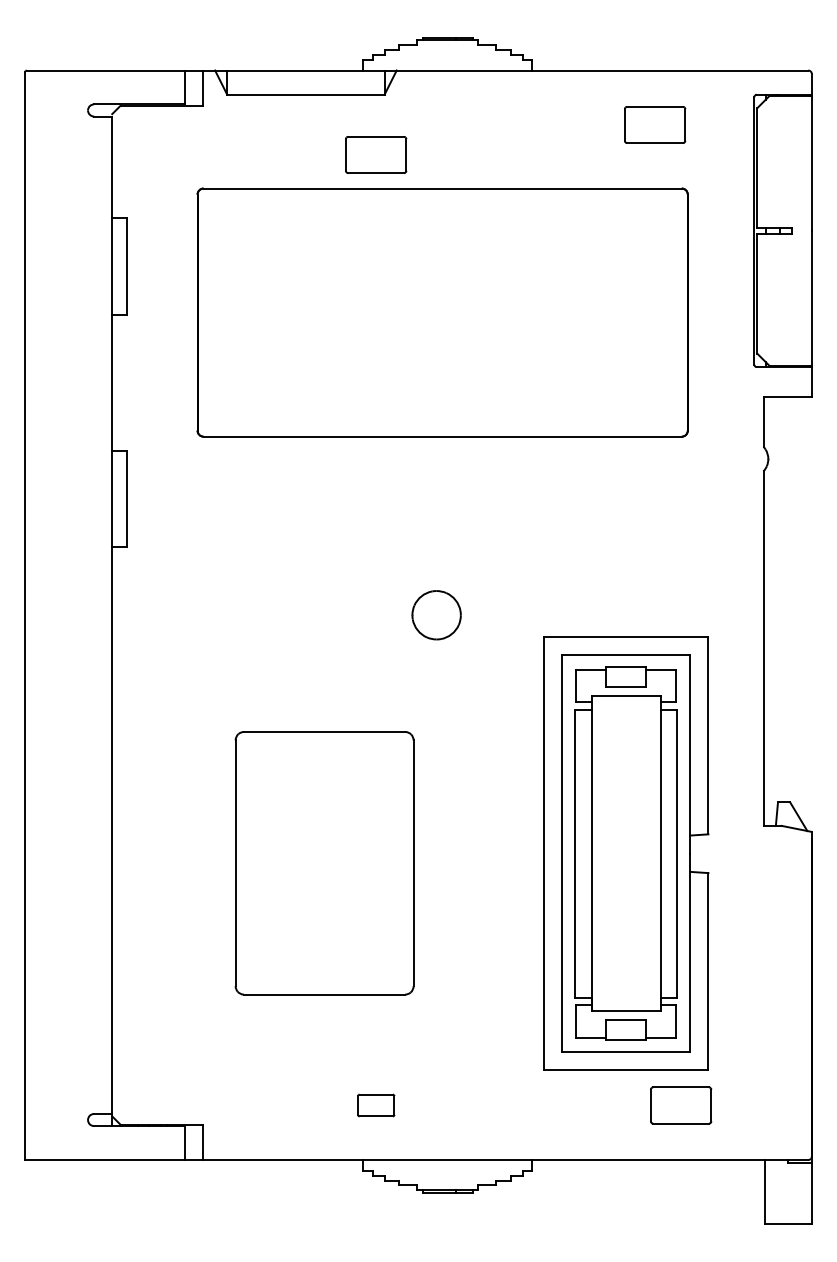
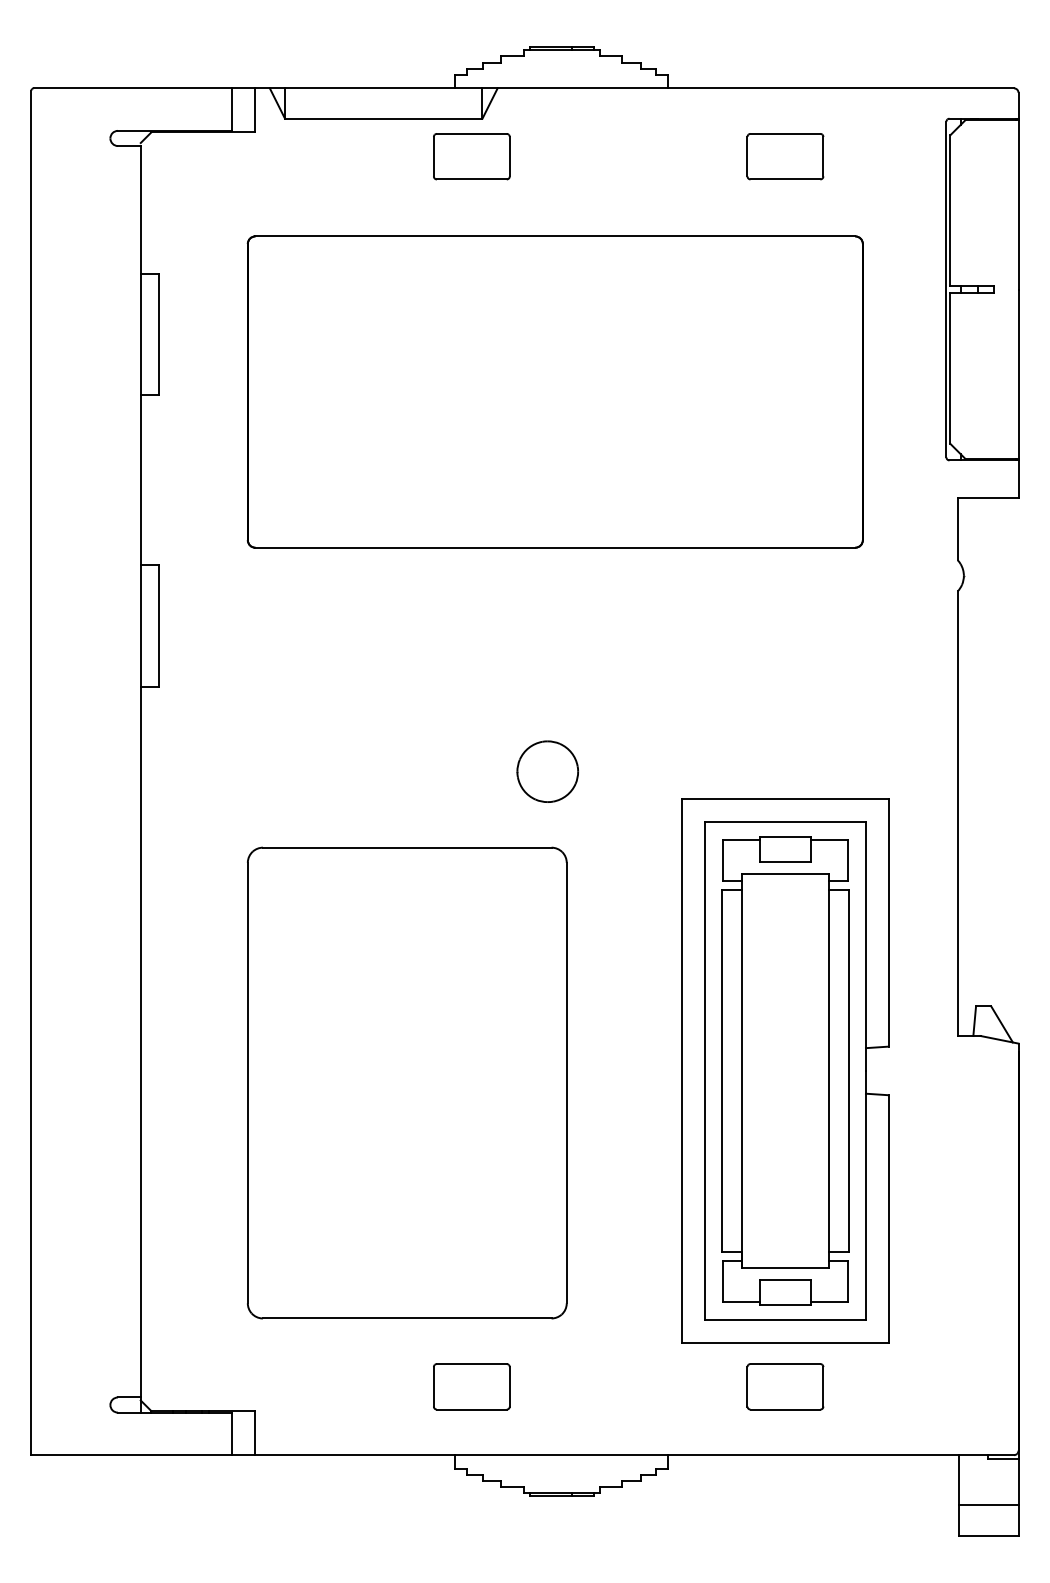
part: (655, 124) -> (785, 156), moved
part: (376, 154) -> (472, 156), moved
part: (324, 862) -> (407, 1081), size x1.43
part: (376, 1105) -> (472, 1386), size x1.67
part: (681, 1105) -> (785, 1386), moved
line: (787, 1199) -> (987, 1504), added

